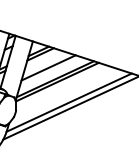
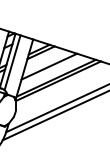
line: (12, 63) -> (12, 62), added

